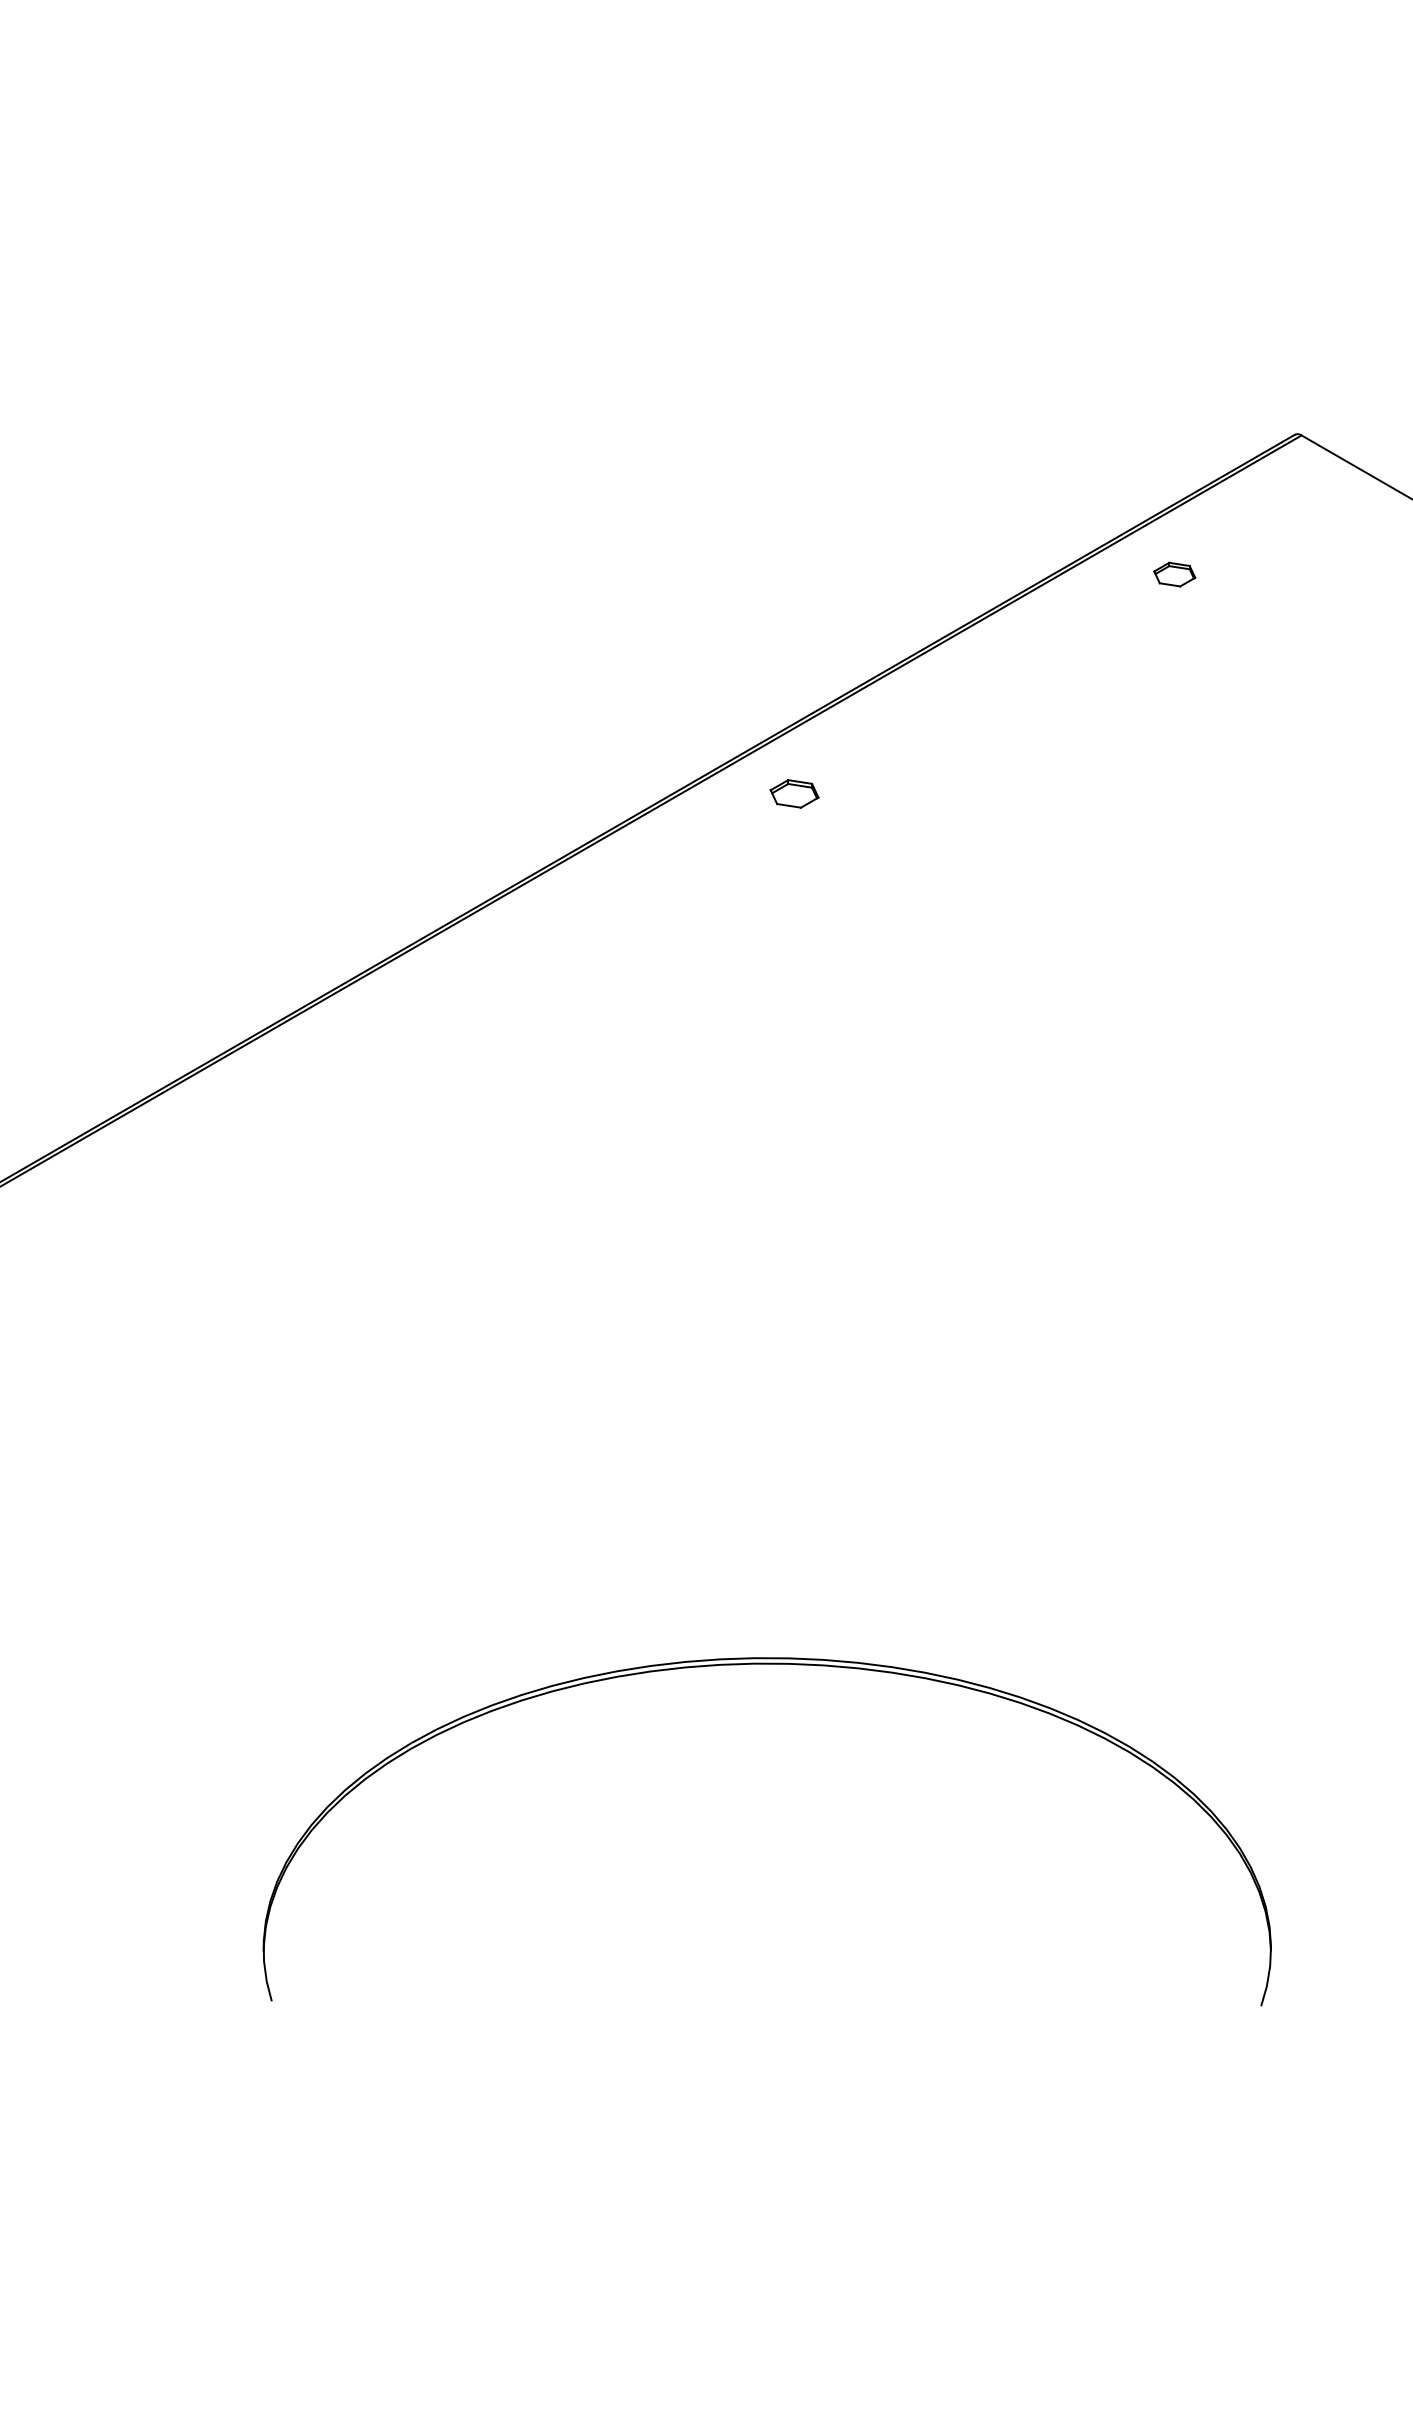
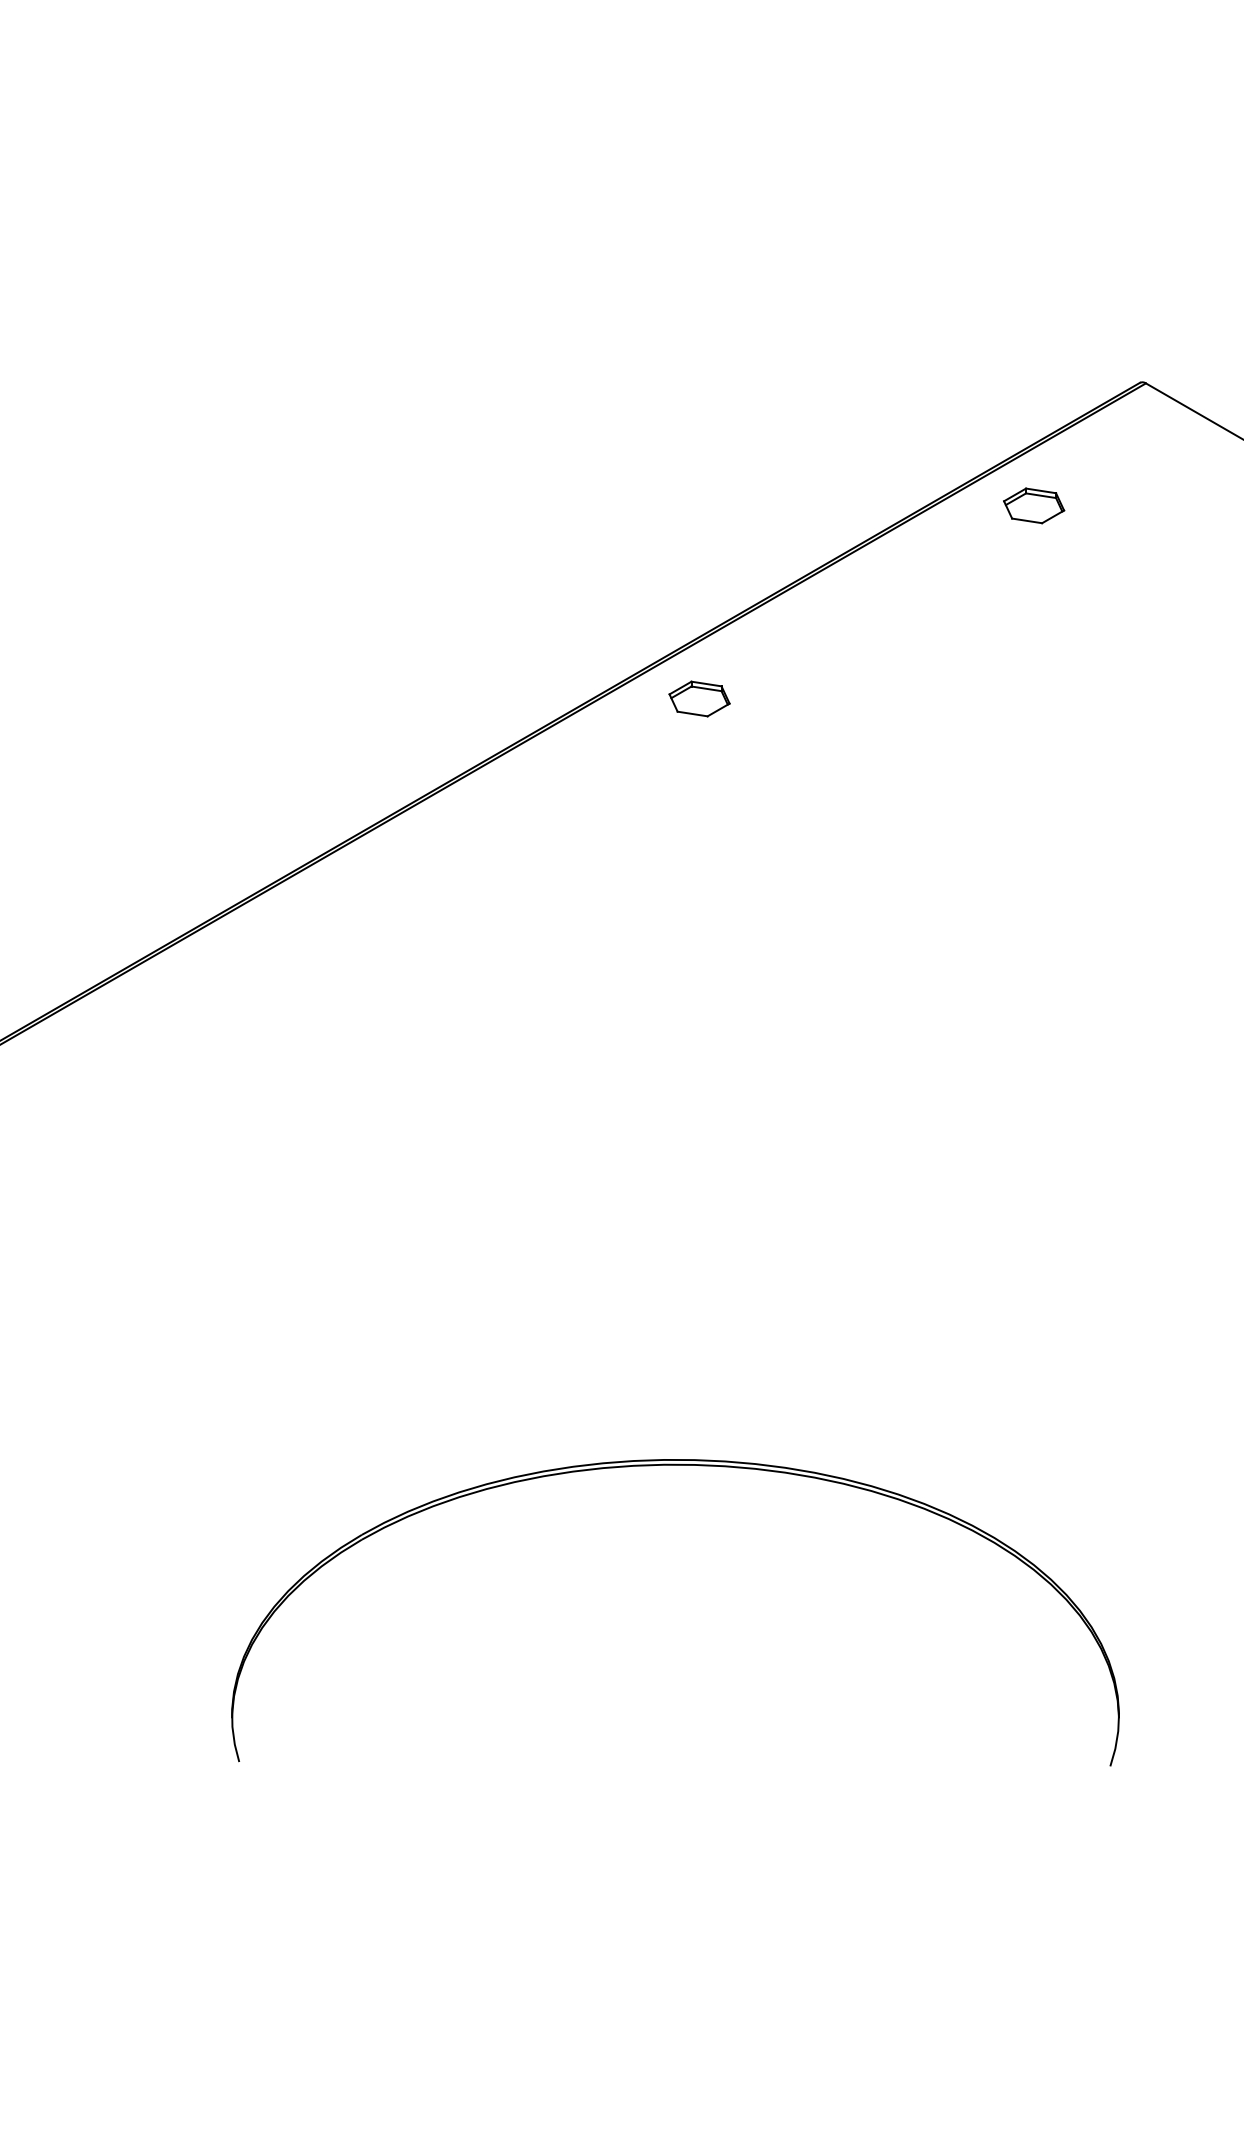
part: (1175, 574) -> (1034, 505), size x1.67
part: (794, 793) -> (699, 698), size x1.43

